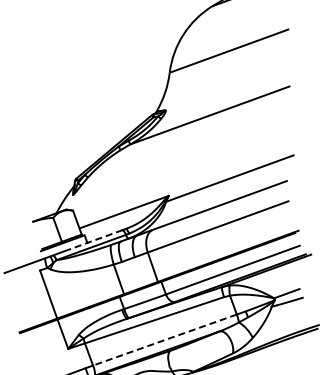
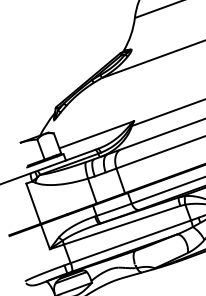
line: (95, 239) -> (72, 157), dashed -> solid
line: (164, 340) -> (130, 242), dashed -> solid

